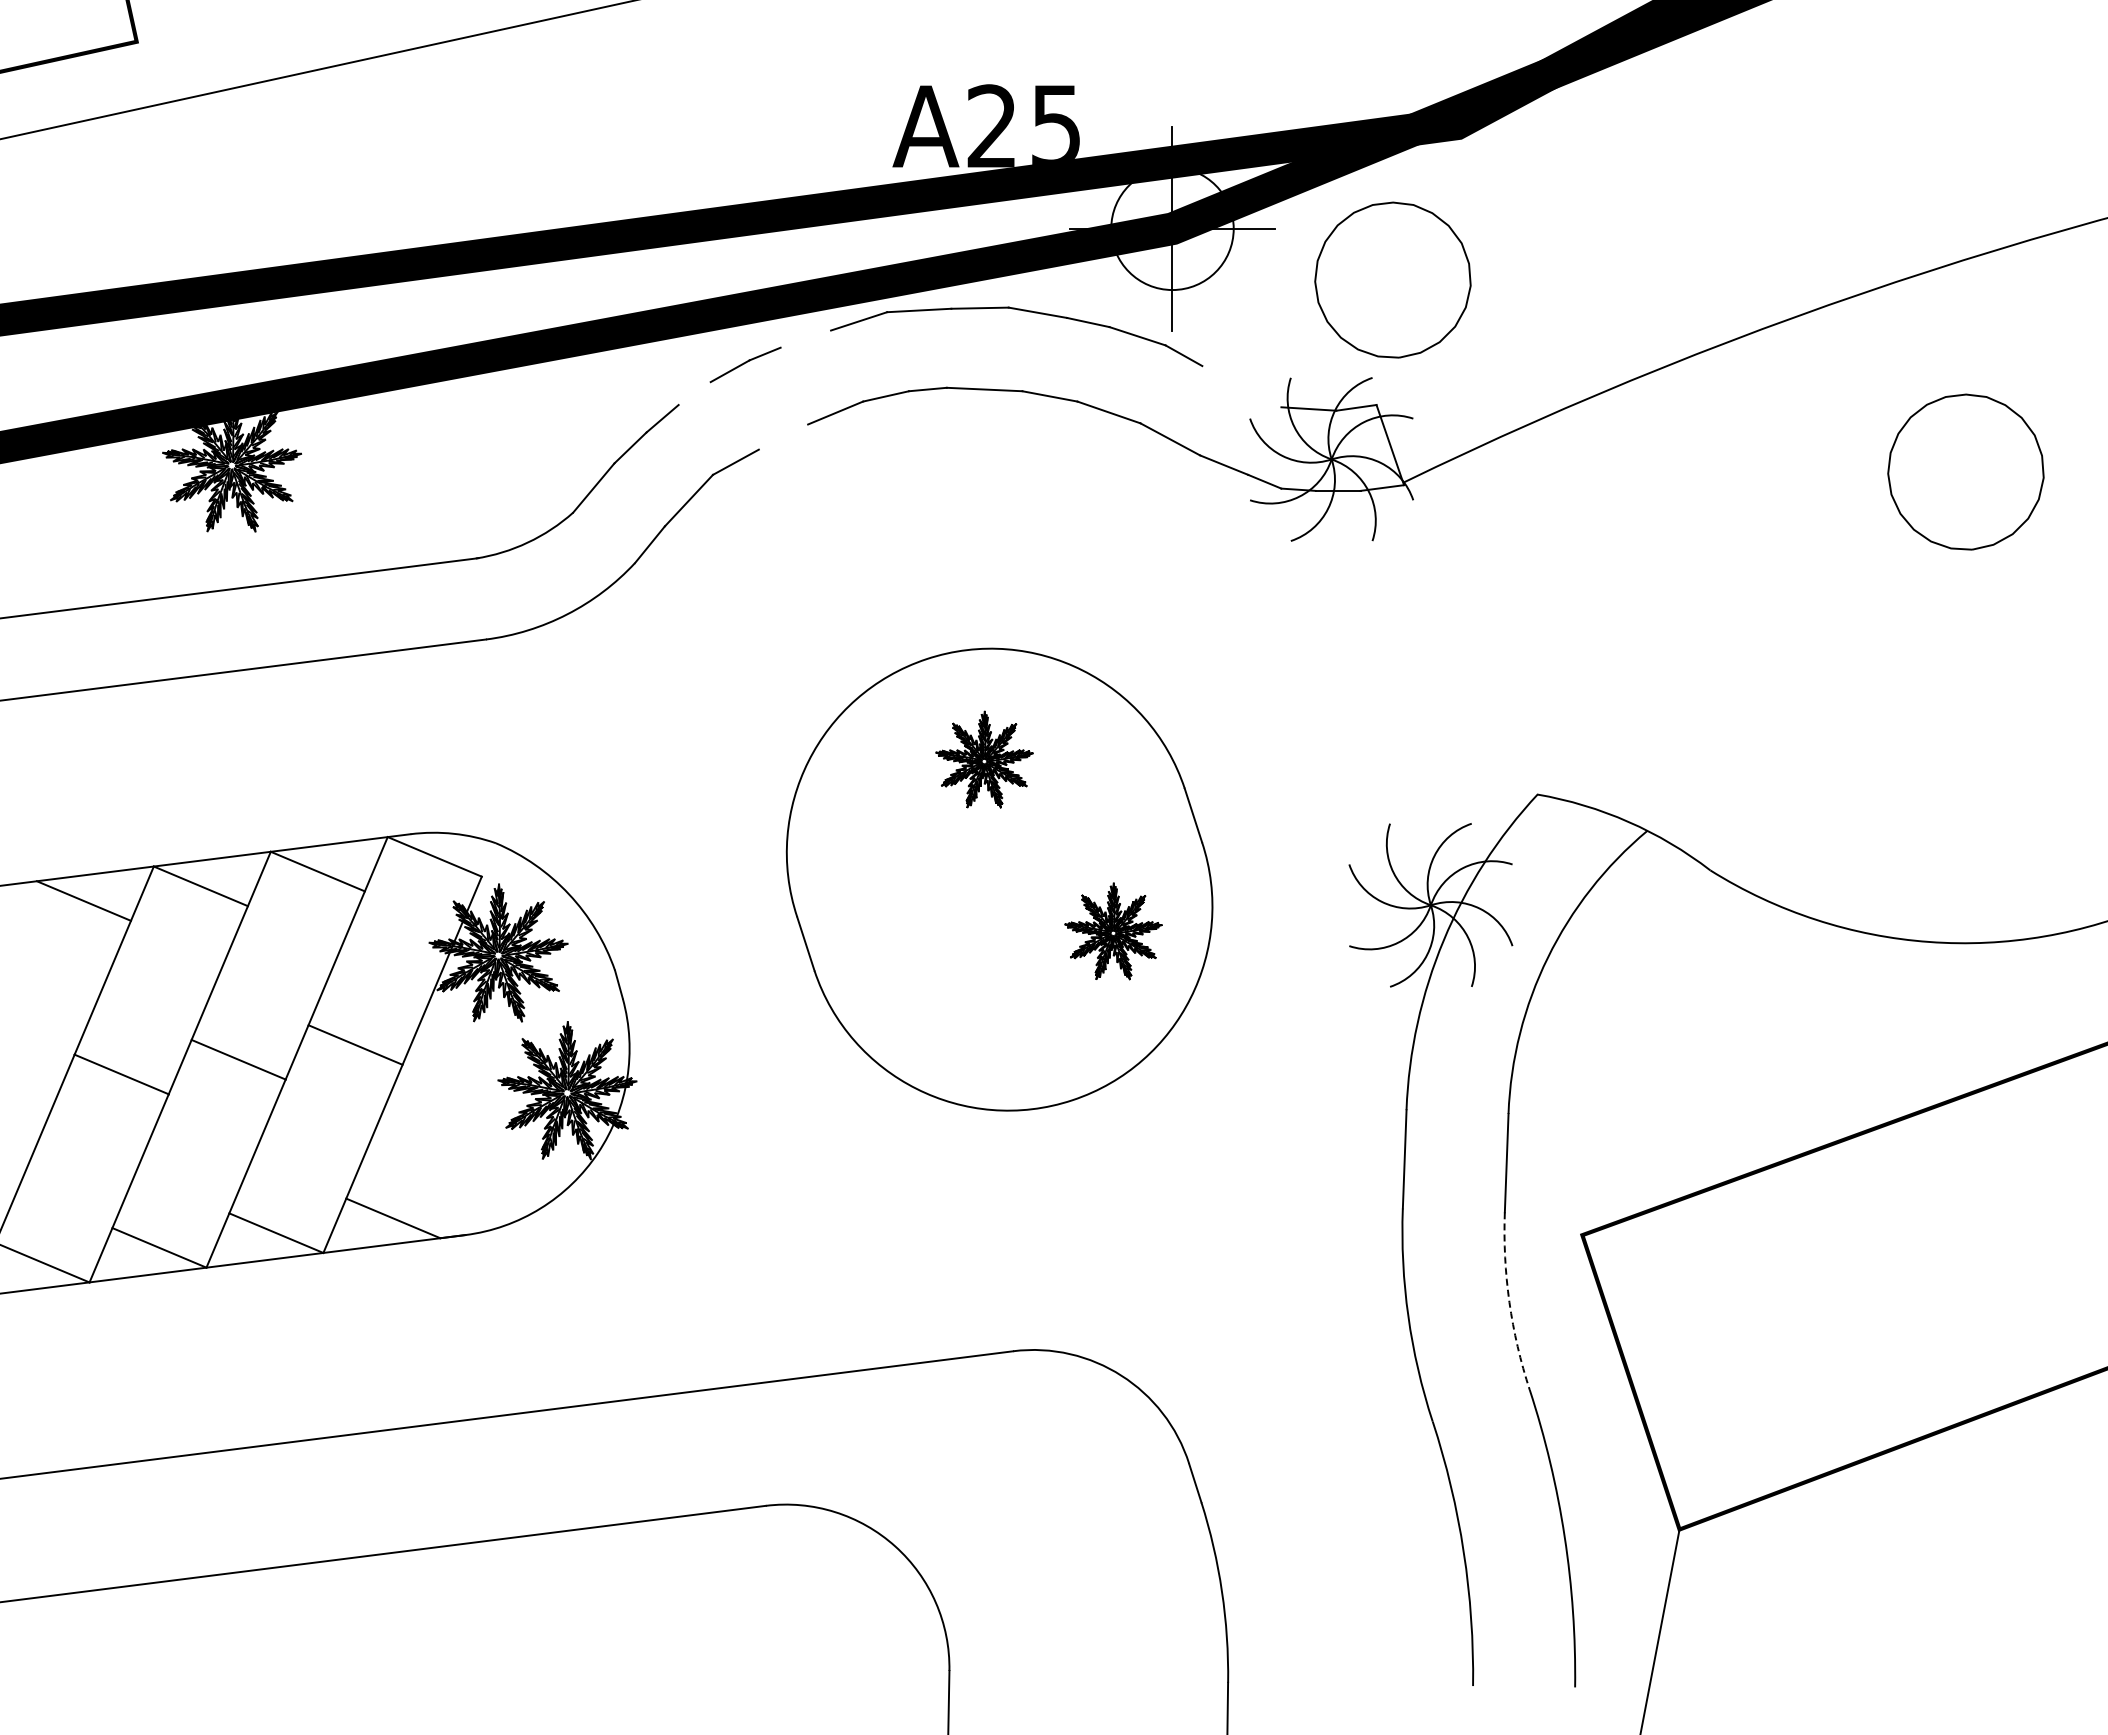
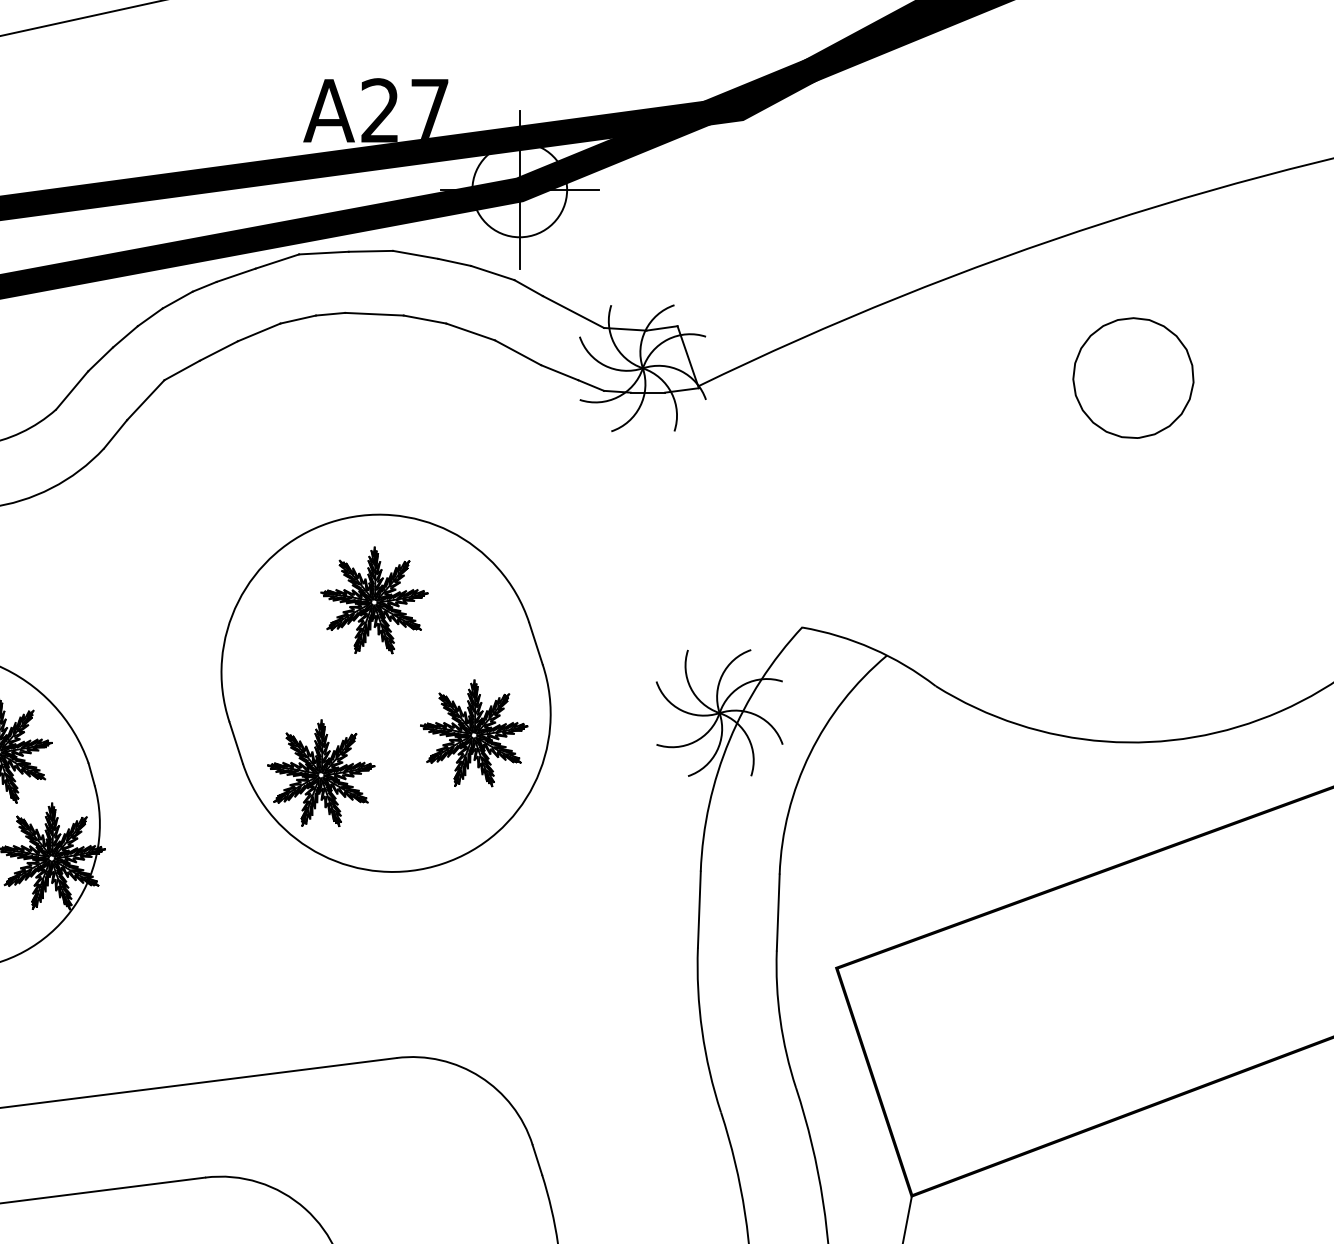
text: (1055, 124) -> (429, 109), A25 -> A27
part: (1392, 279) -> (689, 229), removed
line: (805, 338) -> (235, 274), added
line: (1241, 386) -> (573, 311), added
line: (694, 393) -> (150, 317), added
line: (783, 436) -> (218, 350), added
part: (984, 759) -> (374, 600), size x1.43
part: (1113, 931) -> (474, 733), size x1.43
part: (915, 982) -> (321, 772), added
arc: (1509, 1302) -> (780, 1020), dashed -> solid

